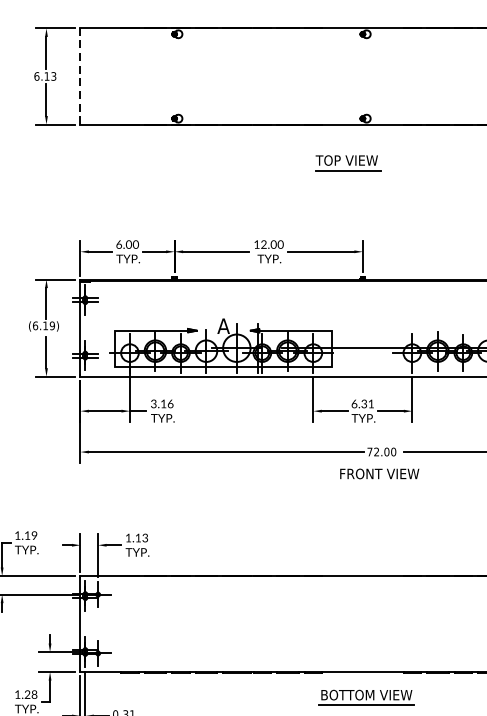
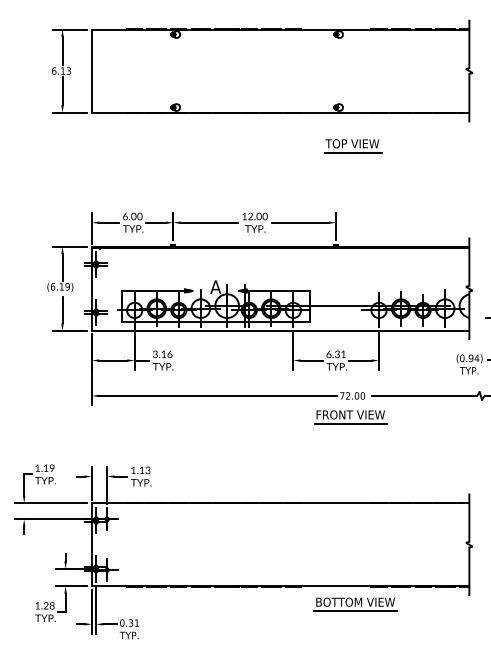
line: (79, 76) -> (91, 71), dashed -> solid
part: (348, 163) -> (353, 146), moved
line: (379, 483) -> (350, 423), added
part: (366, 697) -> (355, 604), moved

